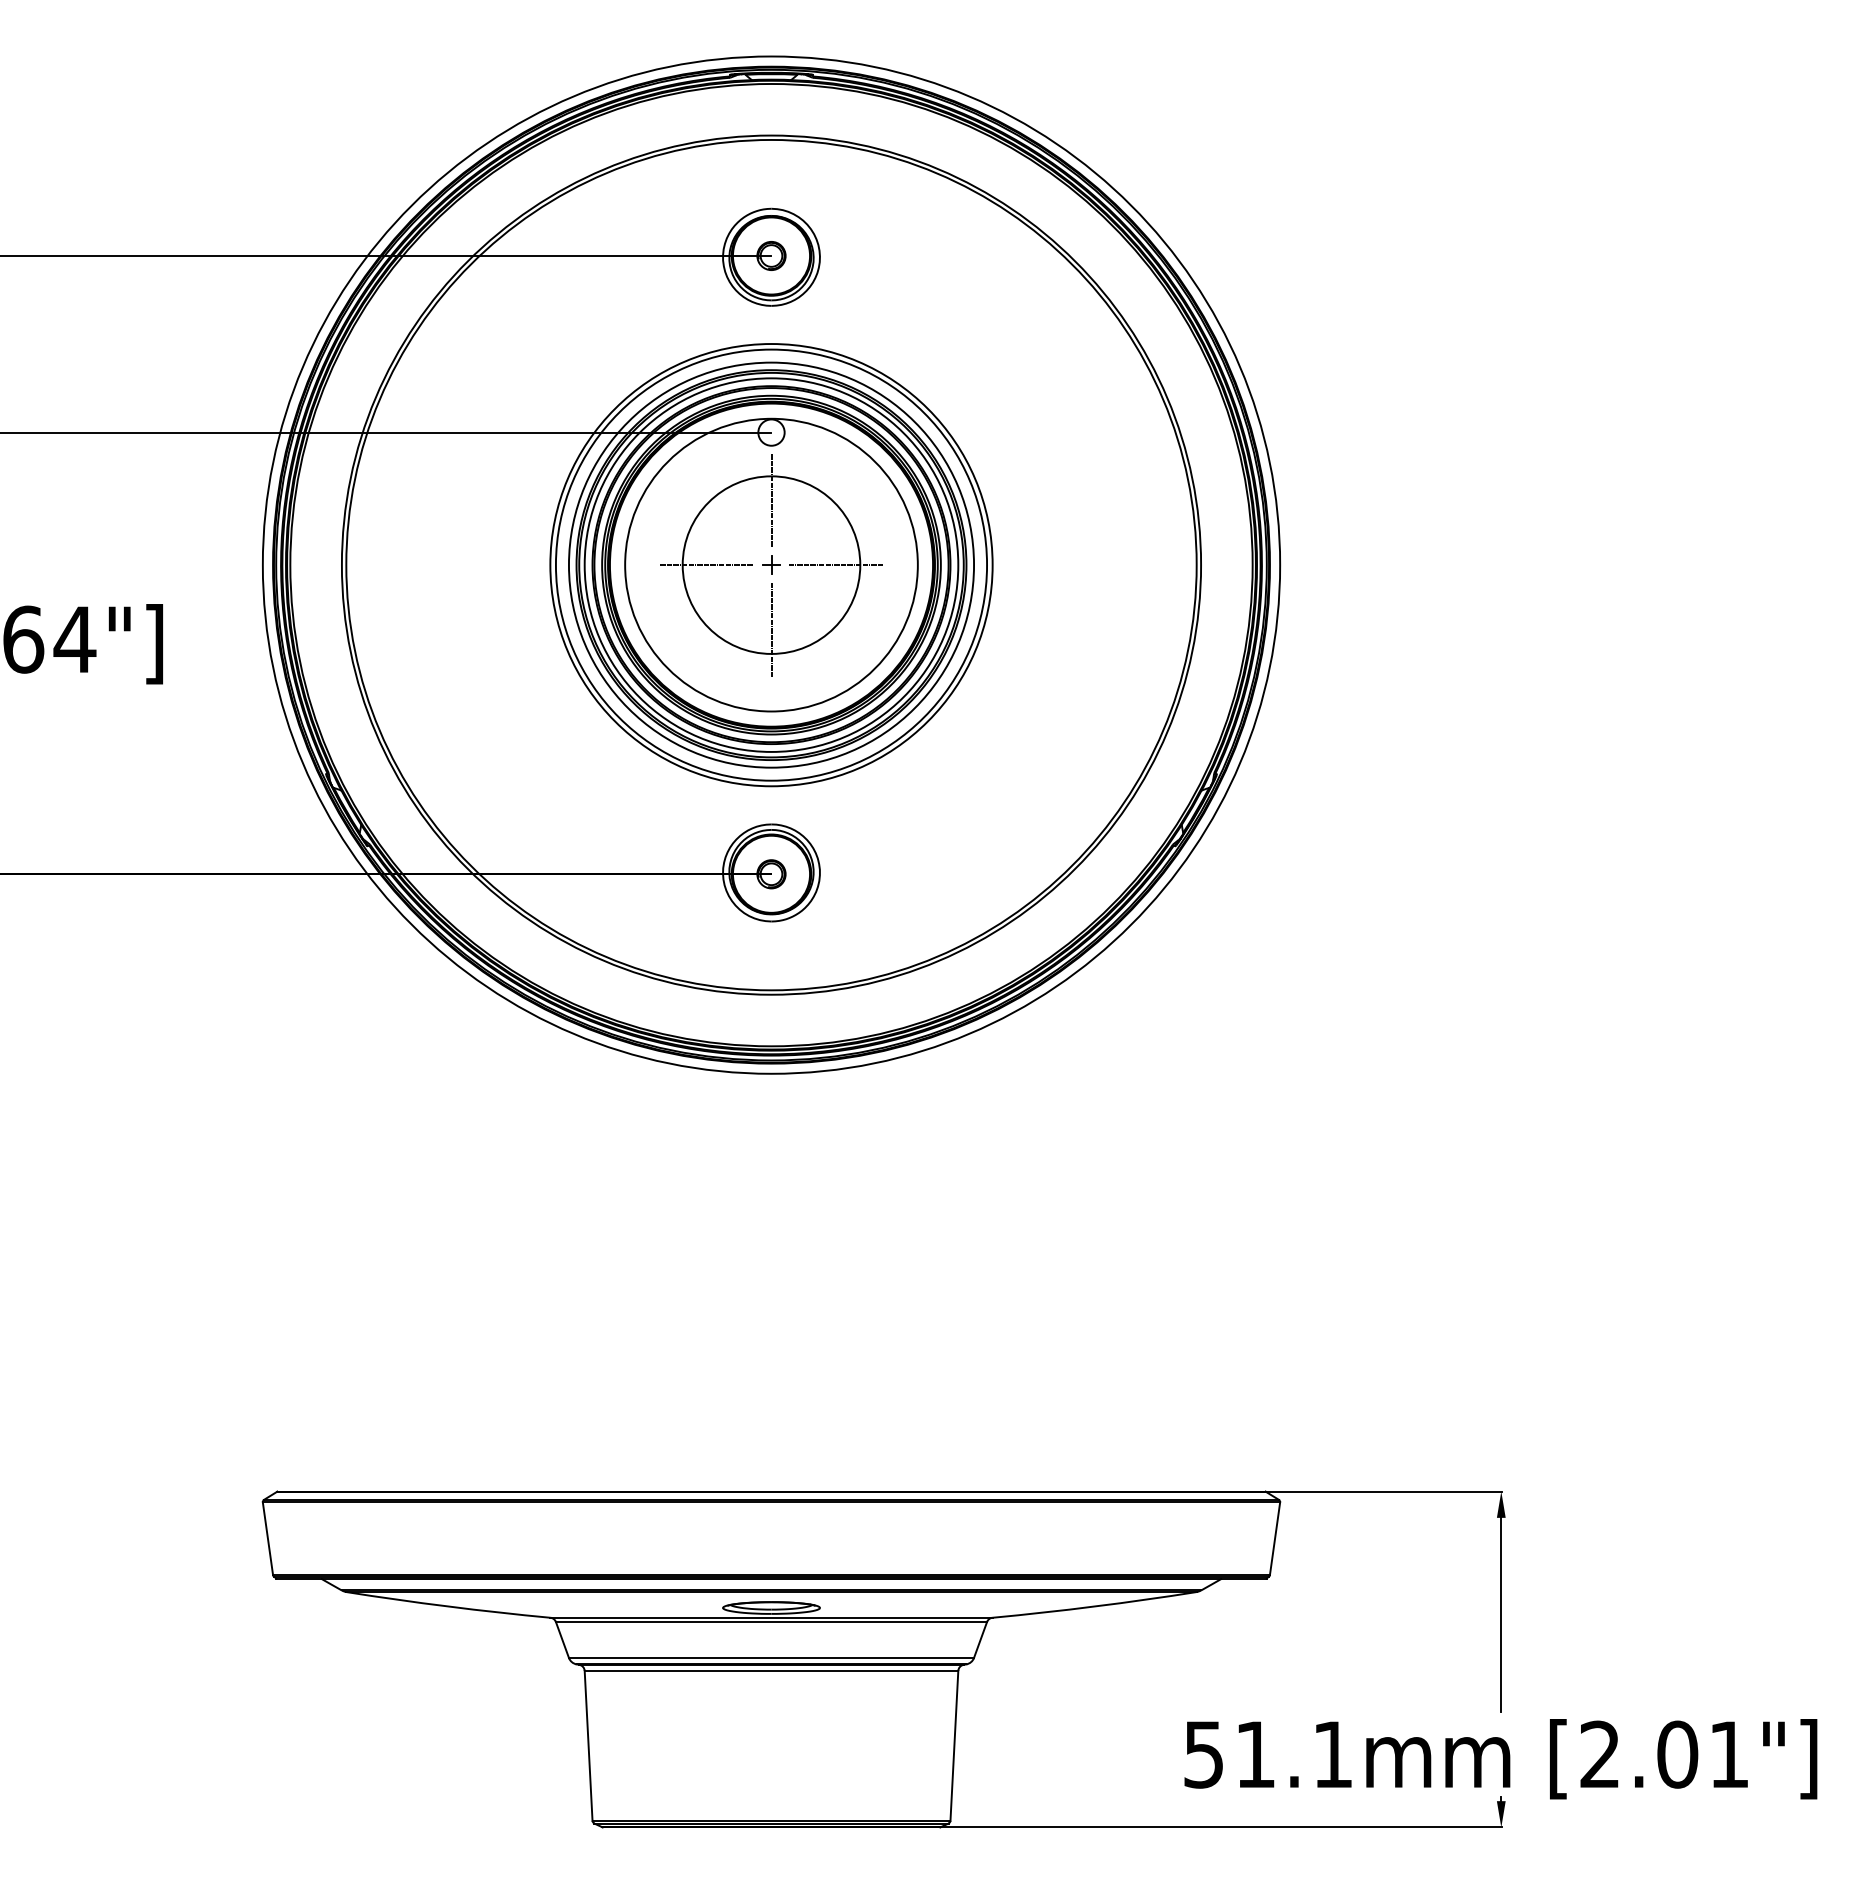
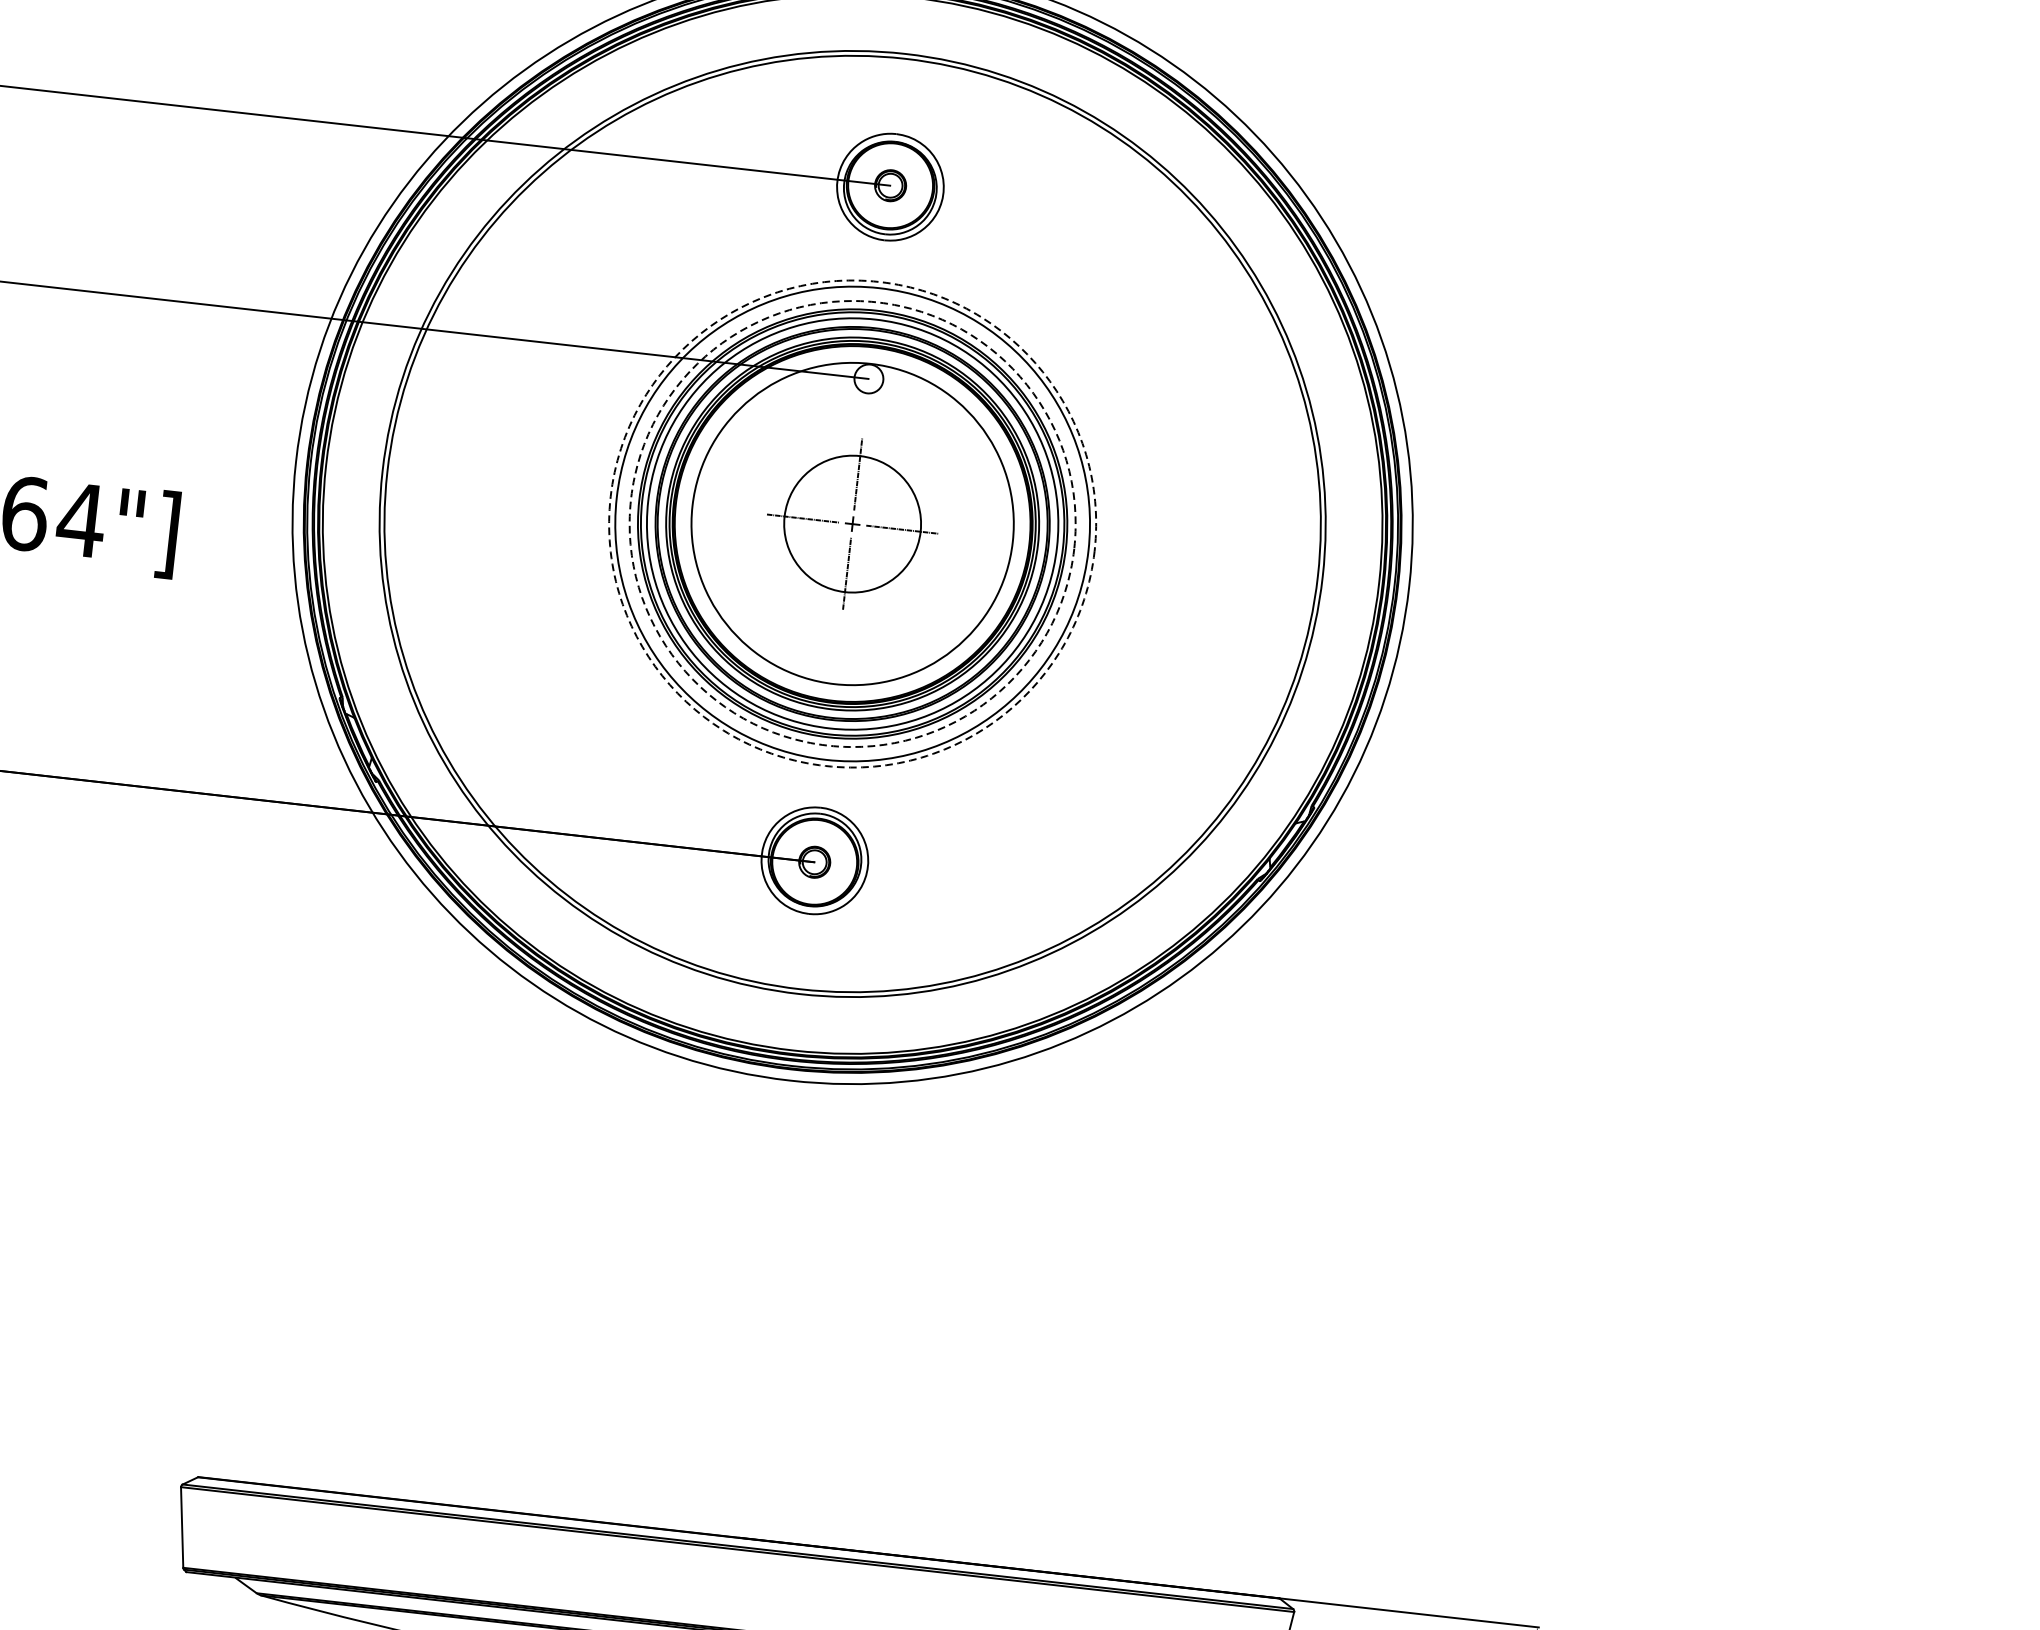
circle: (771, 564) -> (852, 523), solid -> dashed
circle: (771, 565) -> (852, 524), solid -> dashed
part: (771, 565) -> (852, 524), size x0.7

